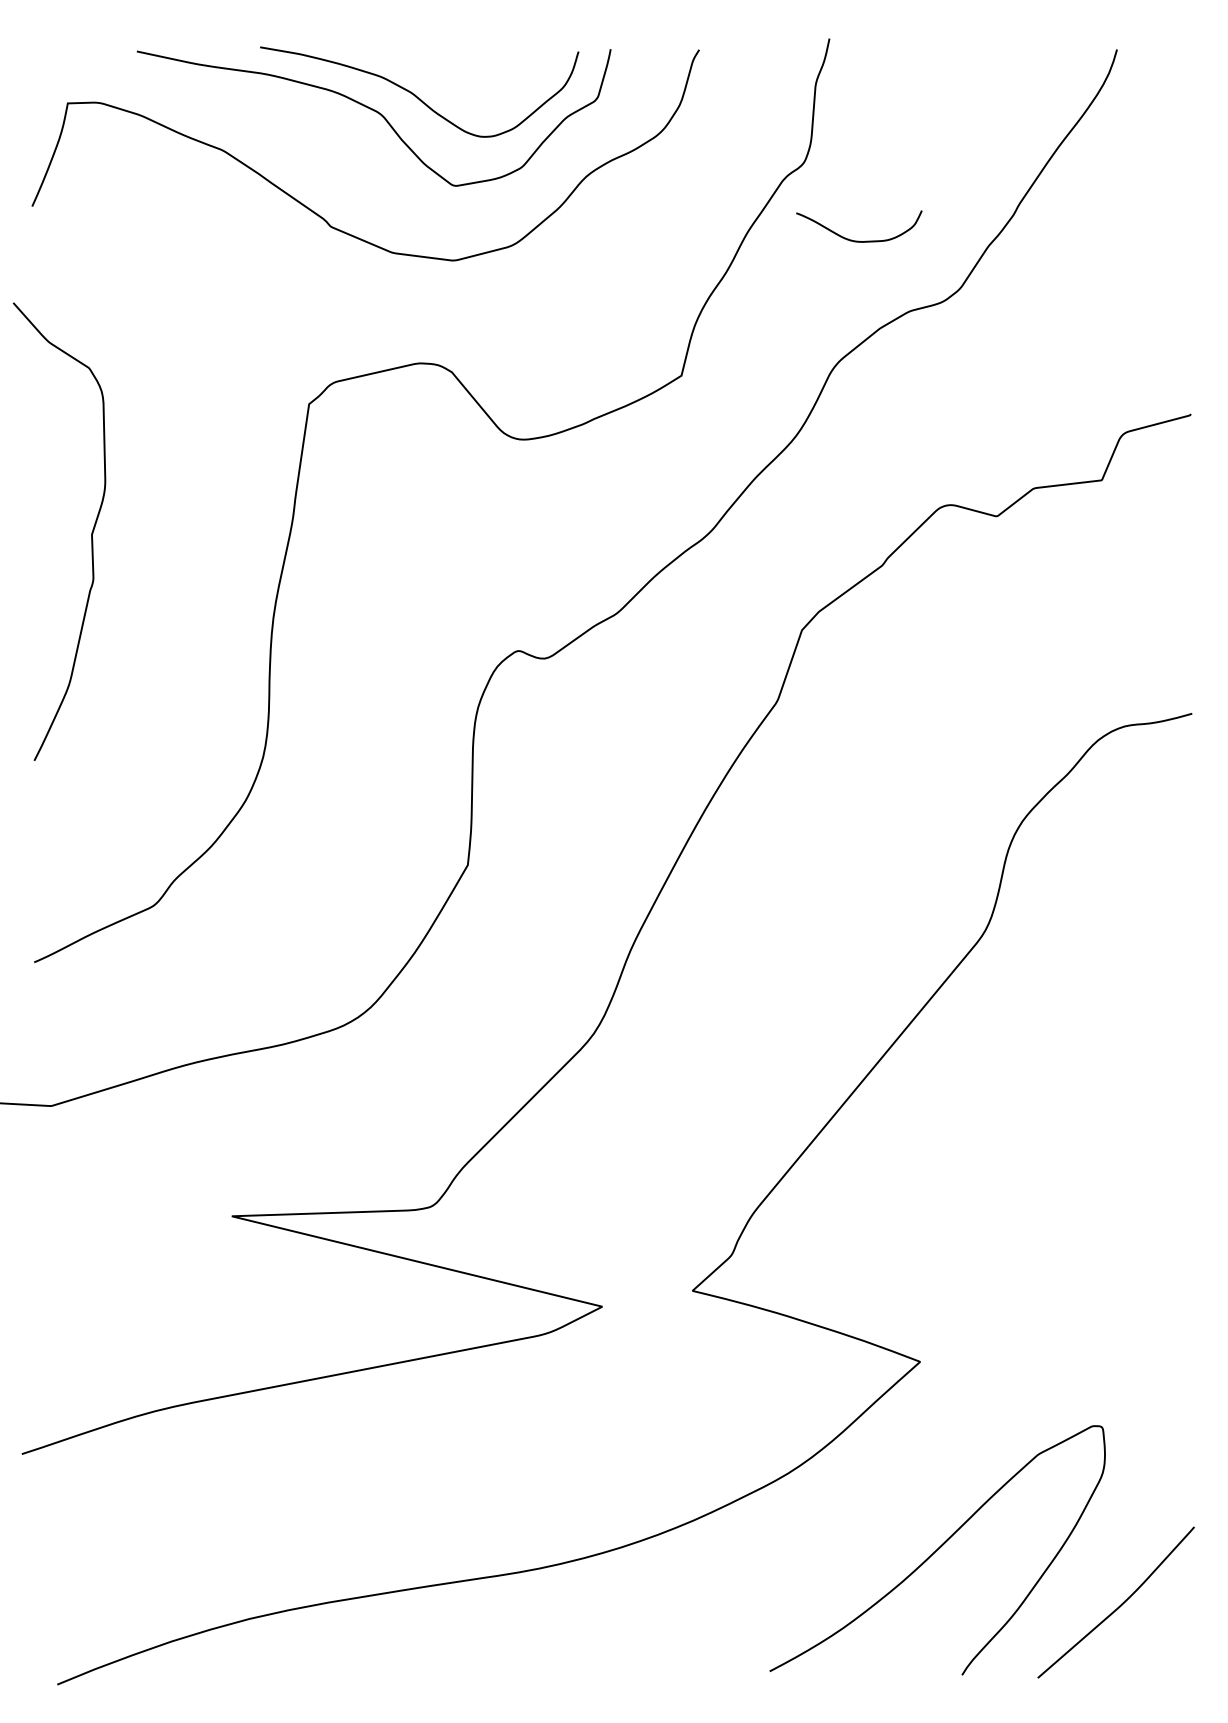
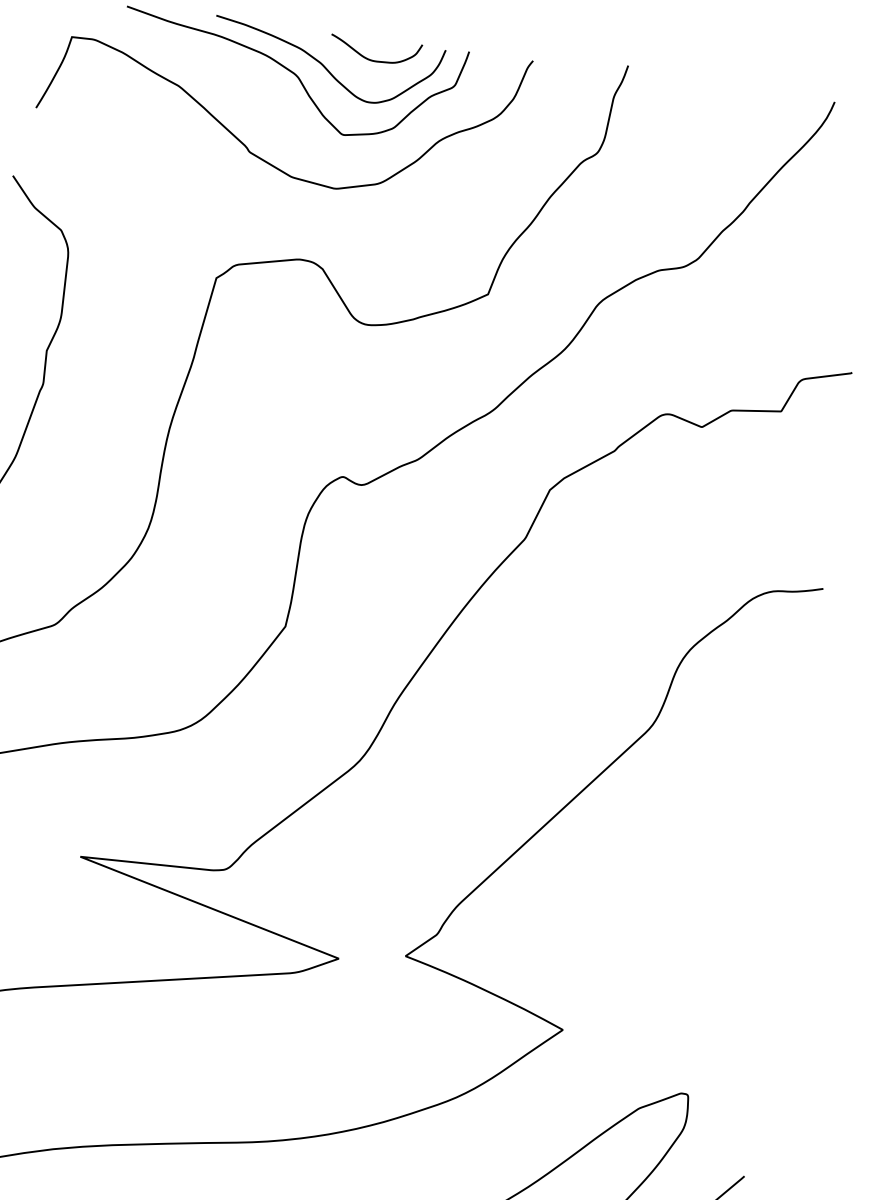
curve: (858, 240) -> (373, 60), moved

